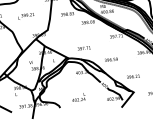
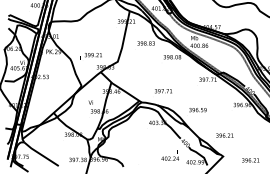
text: (25, 16) -> (90, 56), moved
text: (78, 97) -> (169, 155), moved

